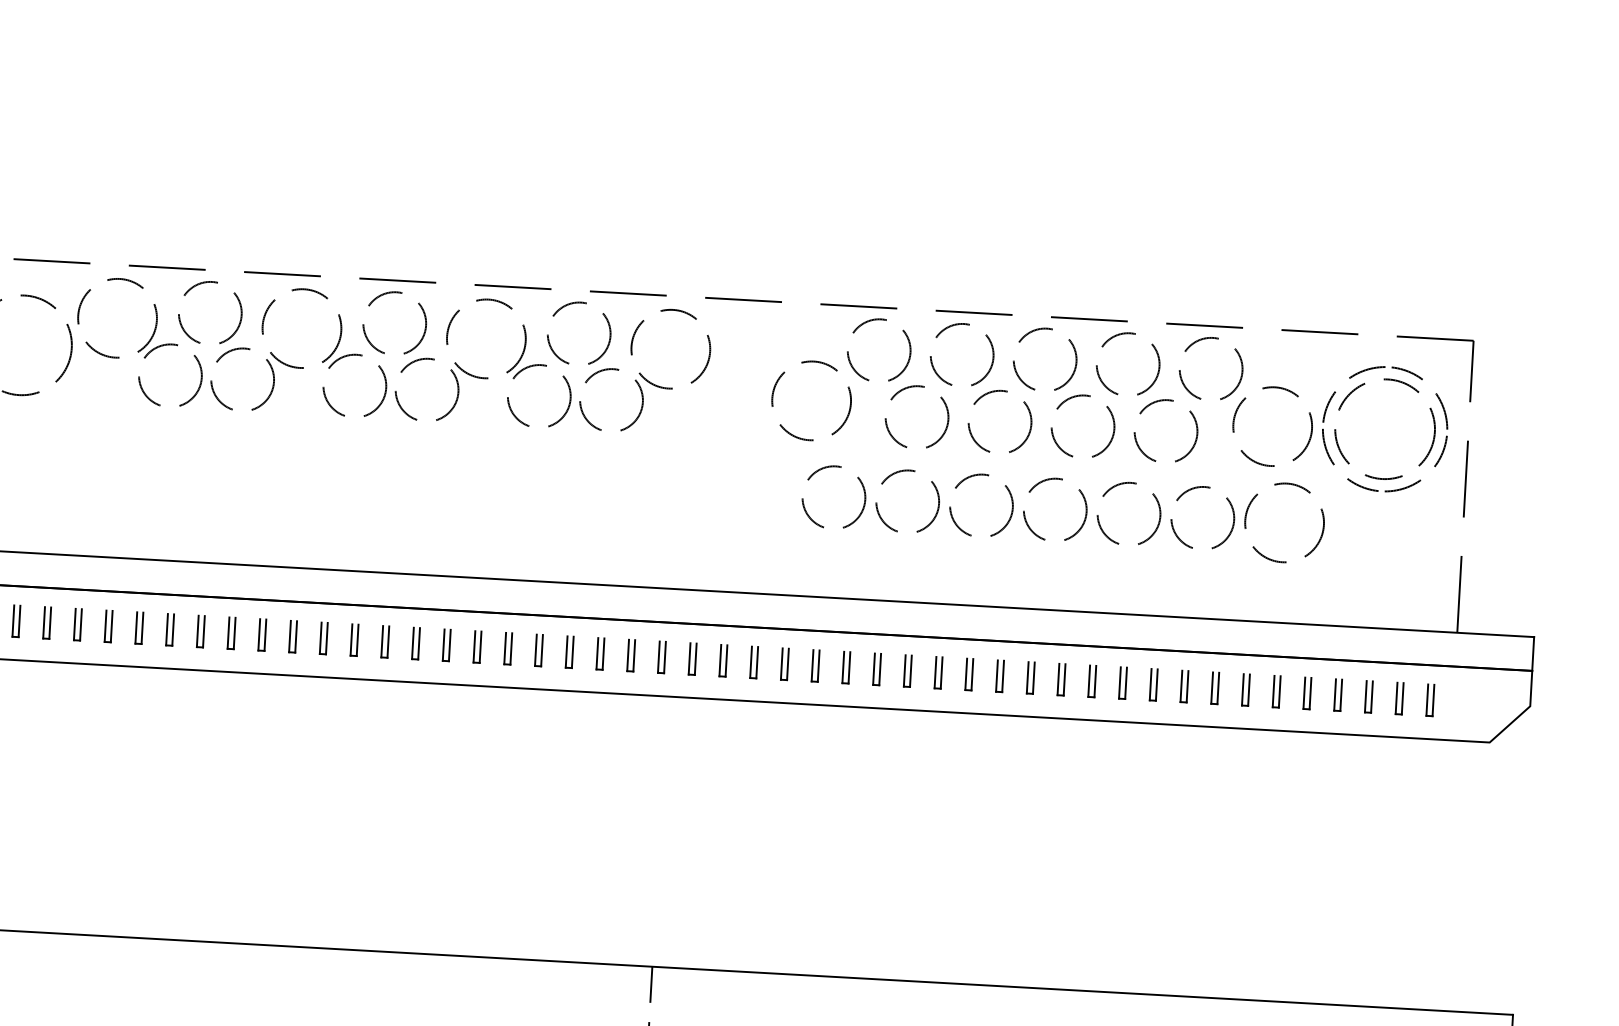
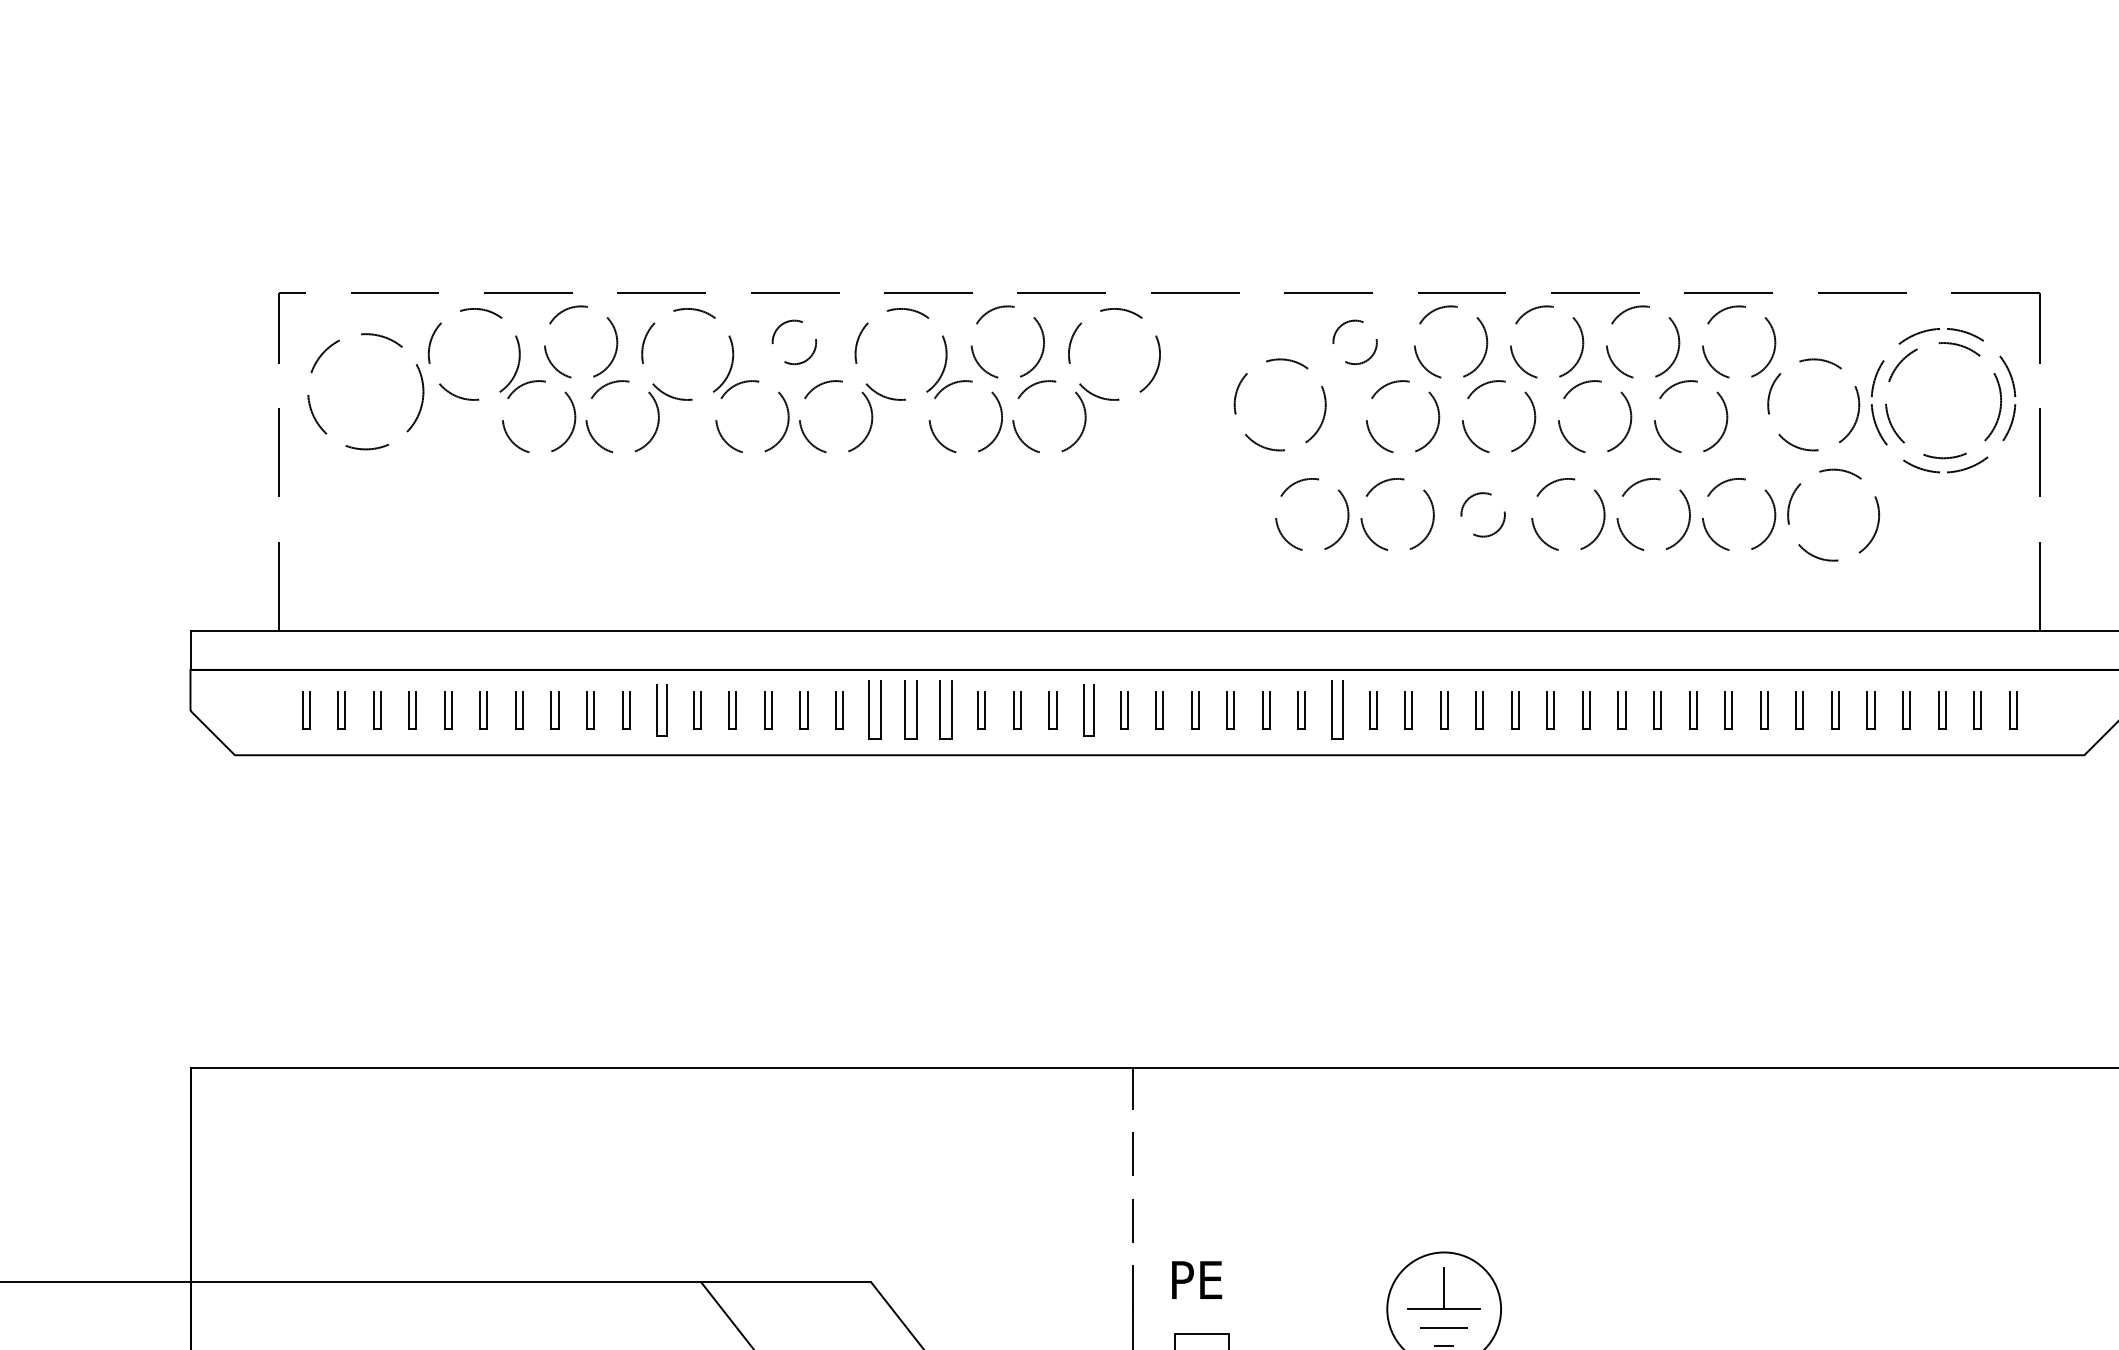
circle: (394, 322) -> (794, 341), size x0.6
circle: (879, 349) -> (1355, 341), size x0.6
circle: (982, 505) -> (1483, 514), size x0.6
part: (262, 635) -> (661, 710), size x1.4
part: (447, 645) -> (875, 710), size x1.6
part: (477, 647) -> (910, 710), size x1.6
part: (508, 648) -> (946, 710), size x1.6
part: (631, 655) -> (1088, 710), size x1.4
part: (846, 667) -> (1337, 710), size x1.6

